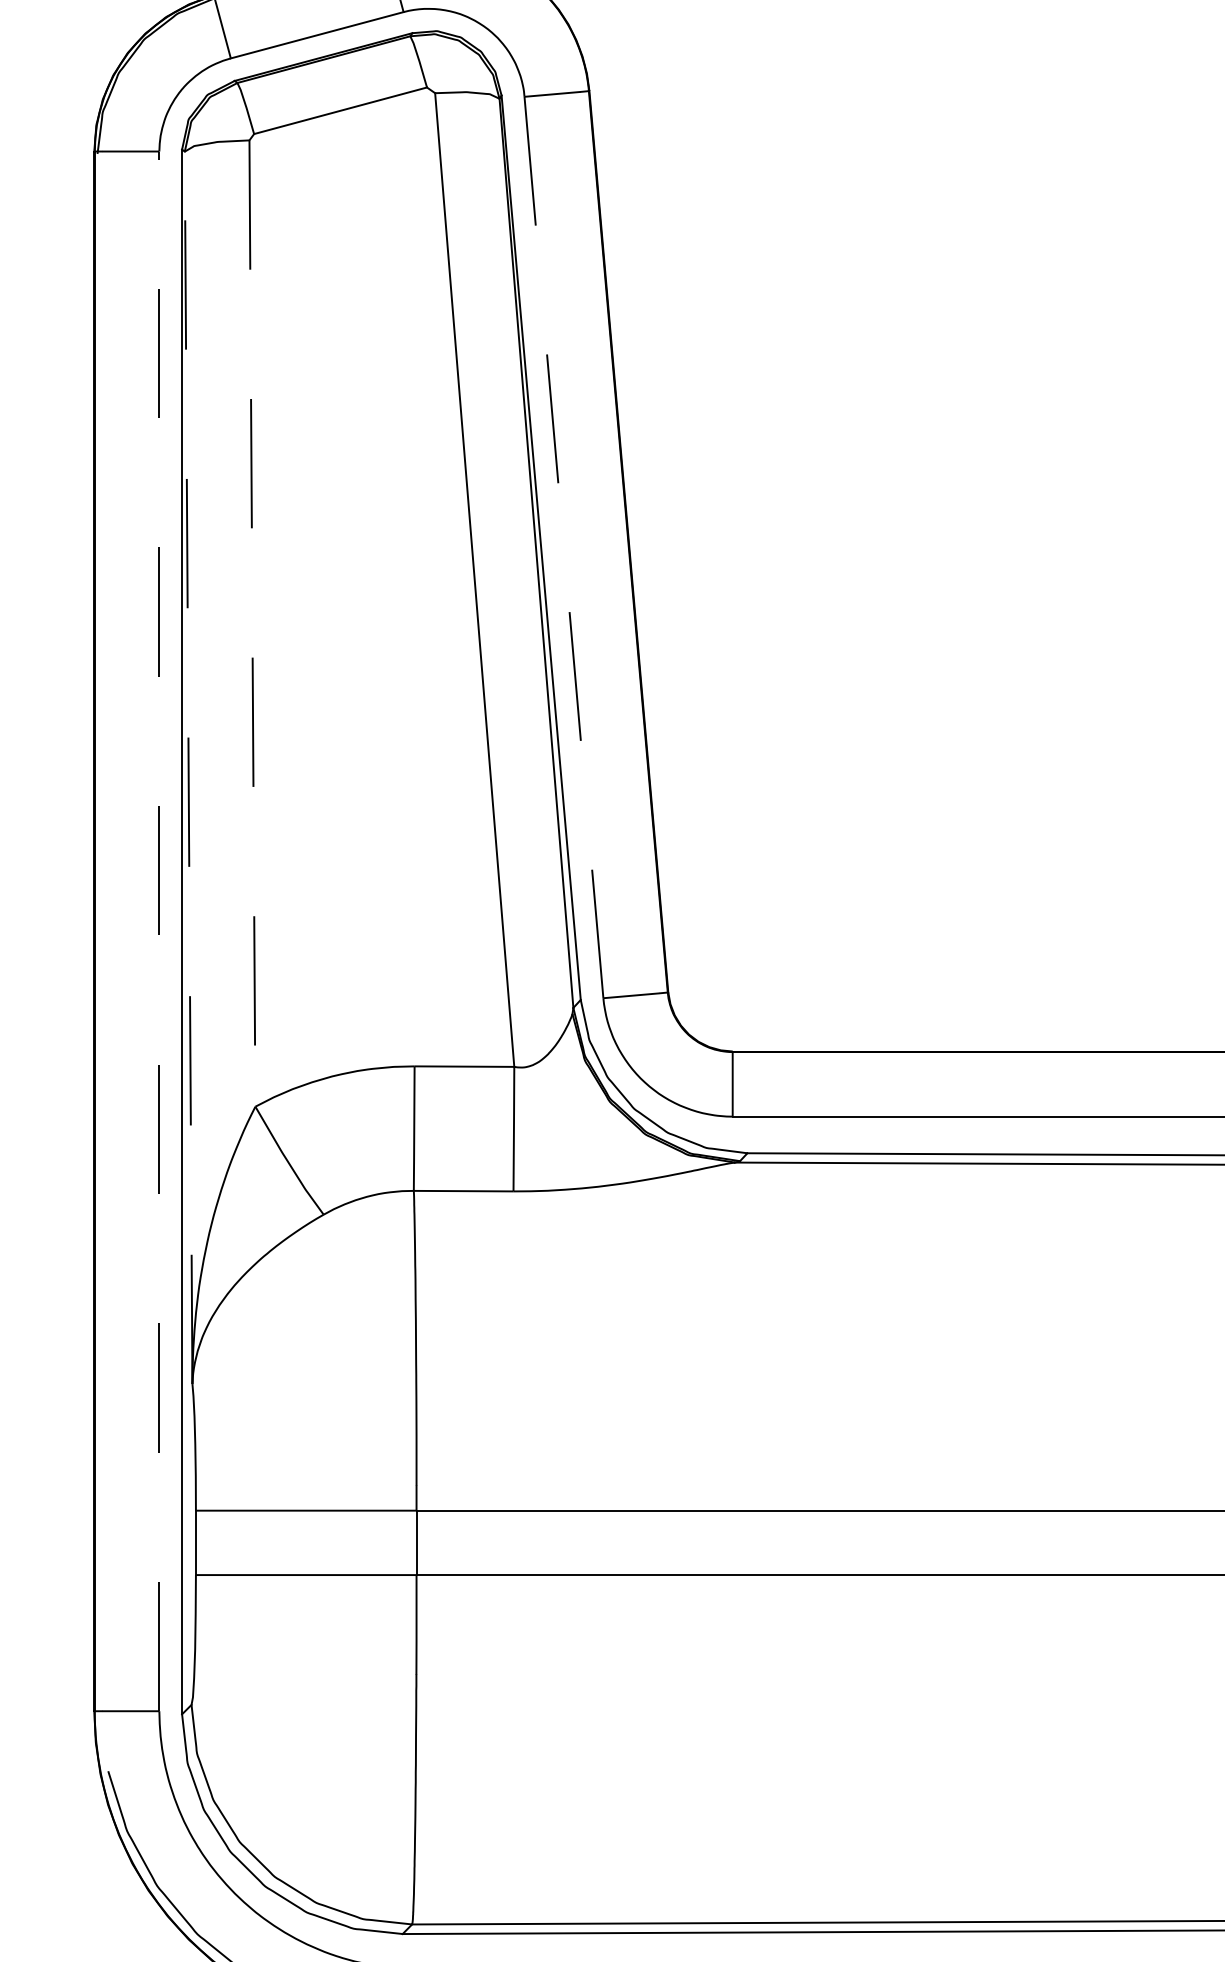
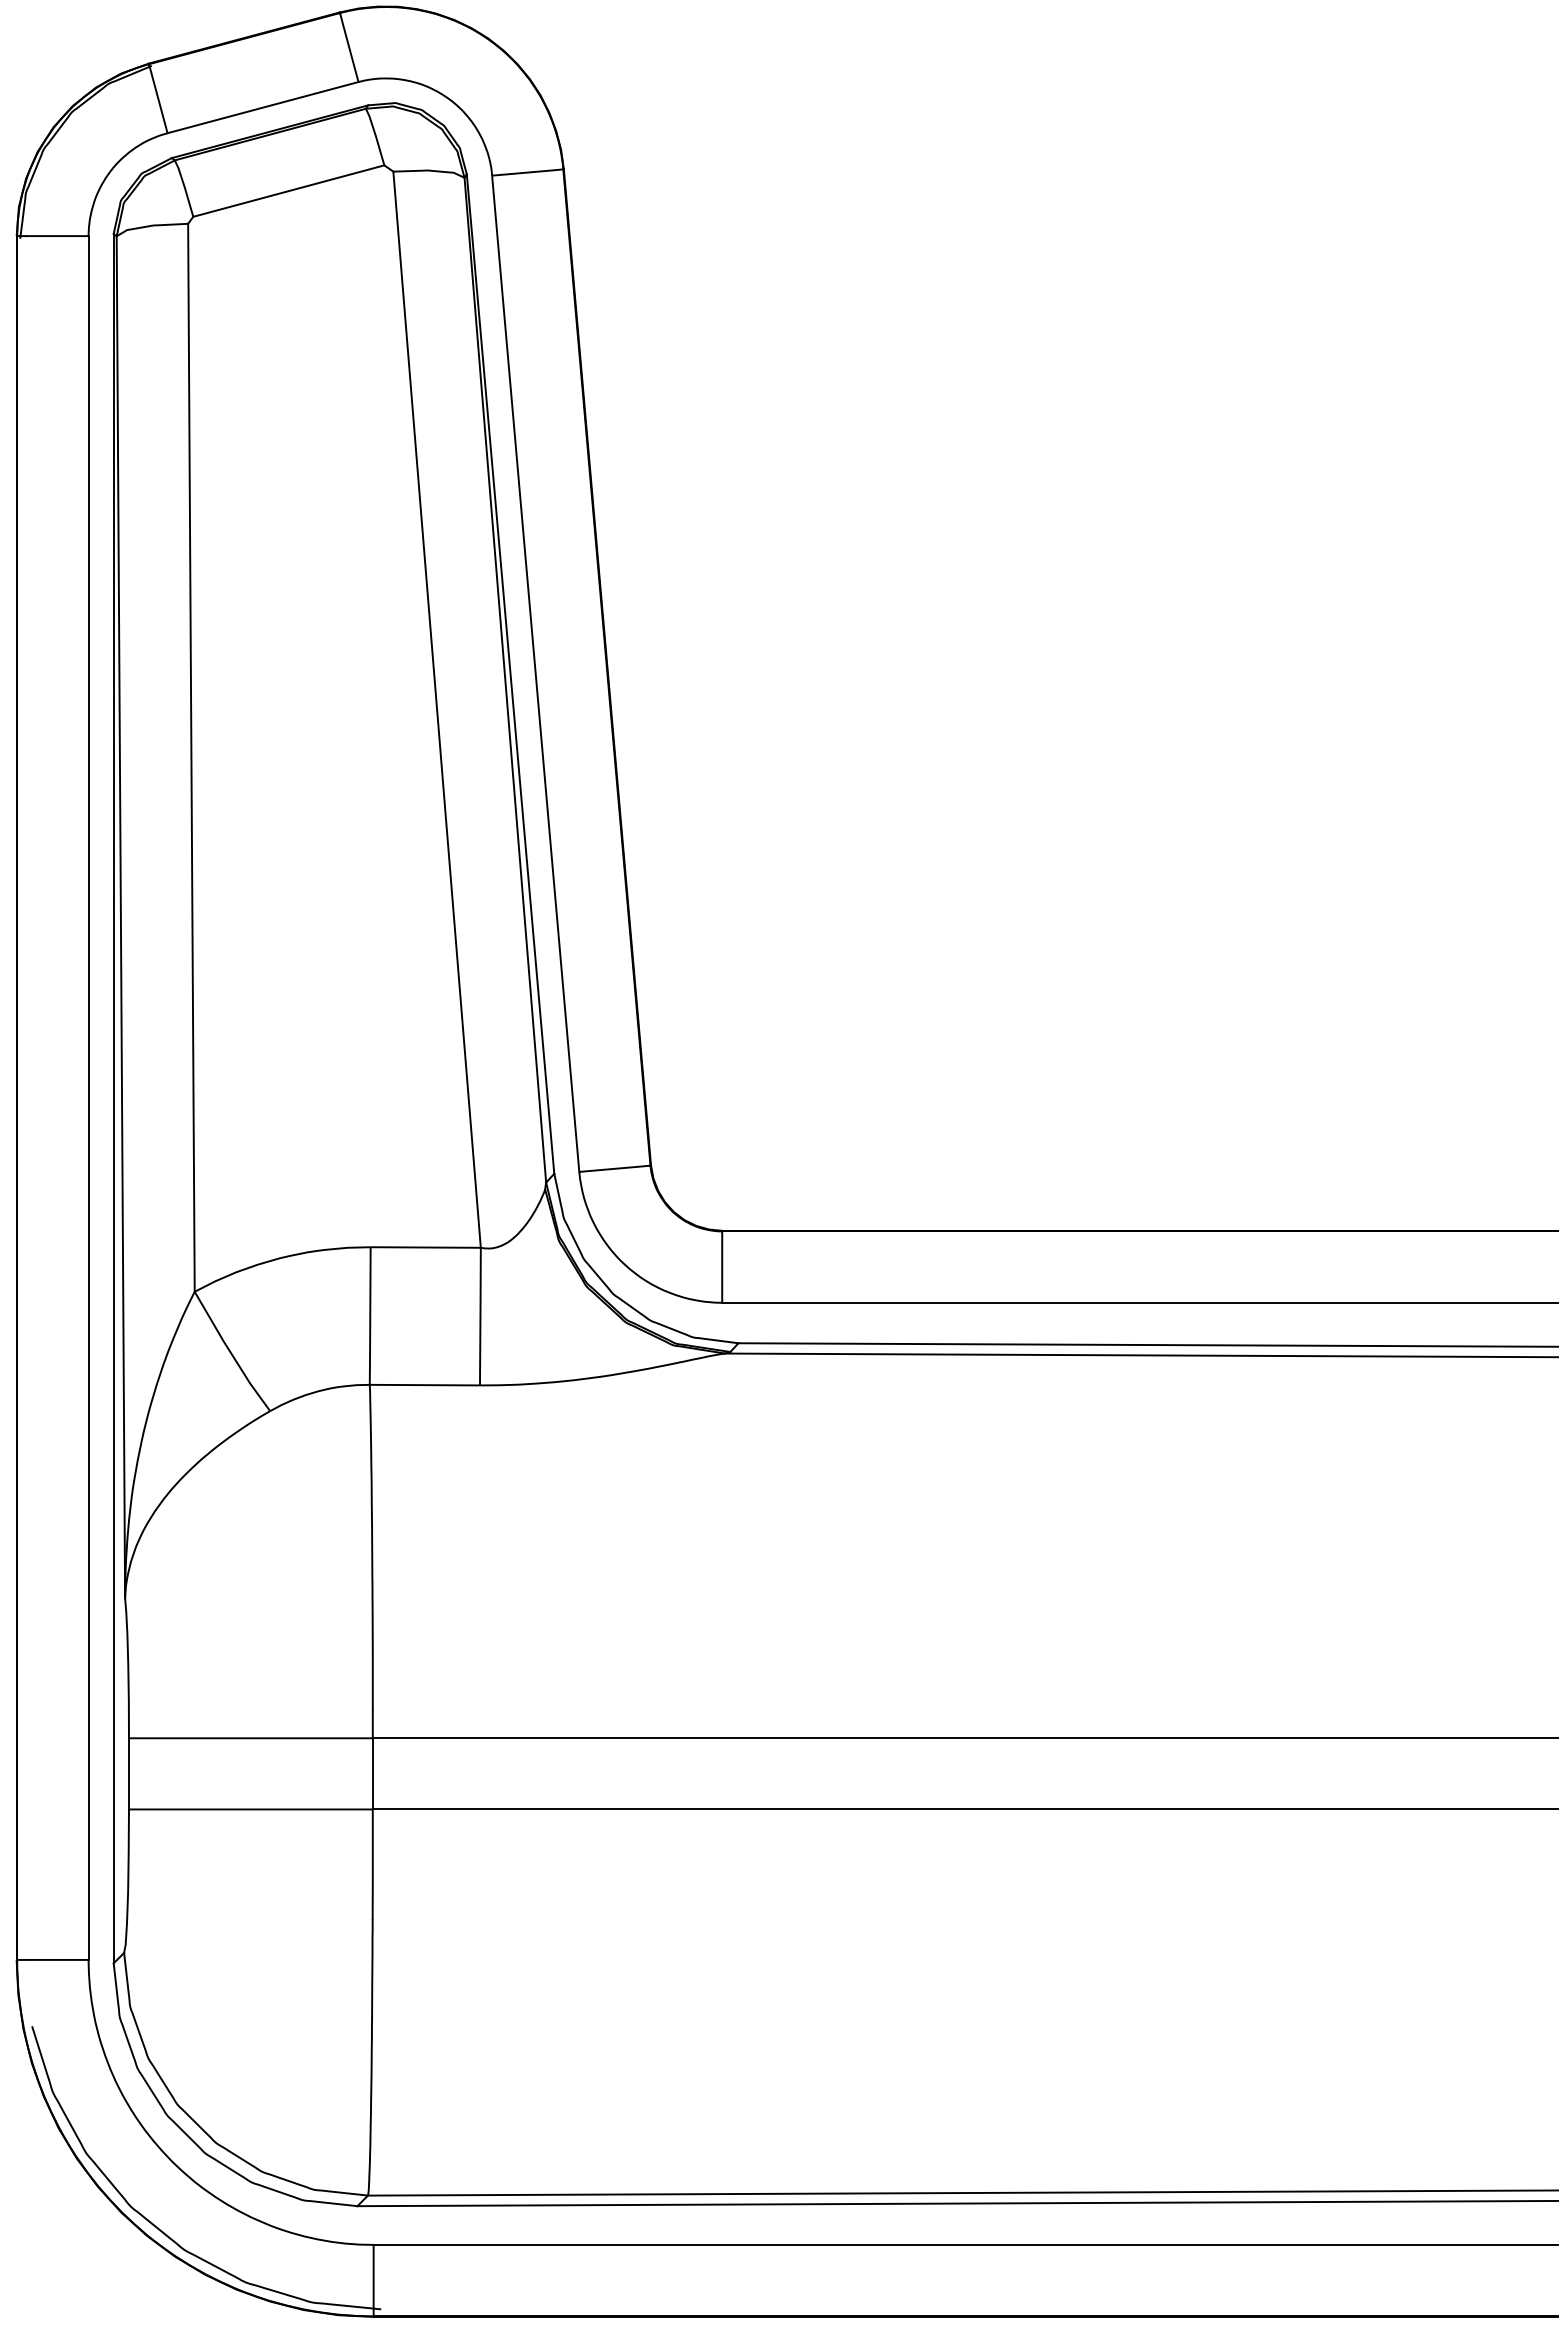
line: (563, 548) -> (535, 674), dashed -> solid
line: (252, 624) -> (191, 758), dashed -> solid
line: (188, 767) -> (120, 916), dashed -> solid
line: (159, 931) -> (88, 1098), dashed -> solid

